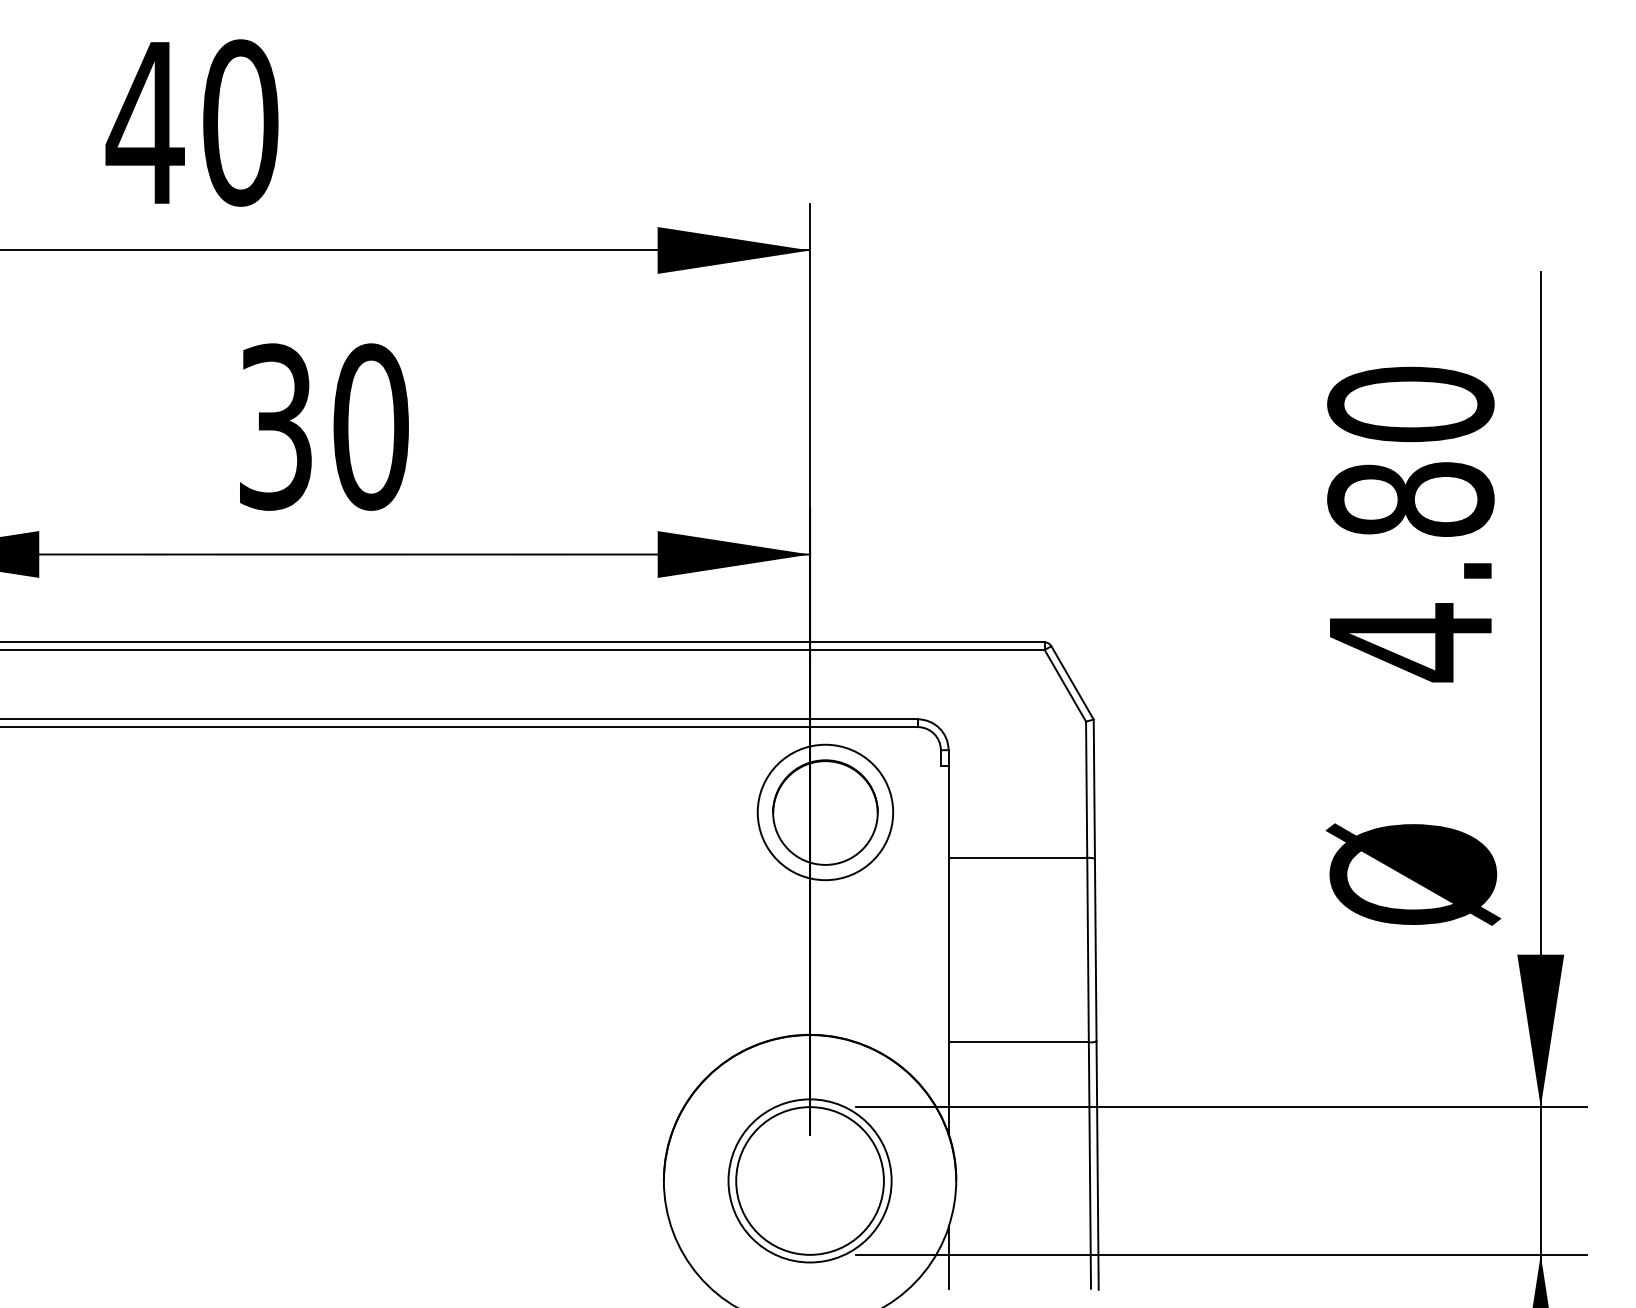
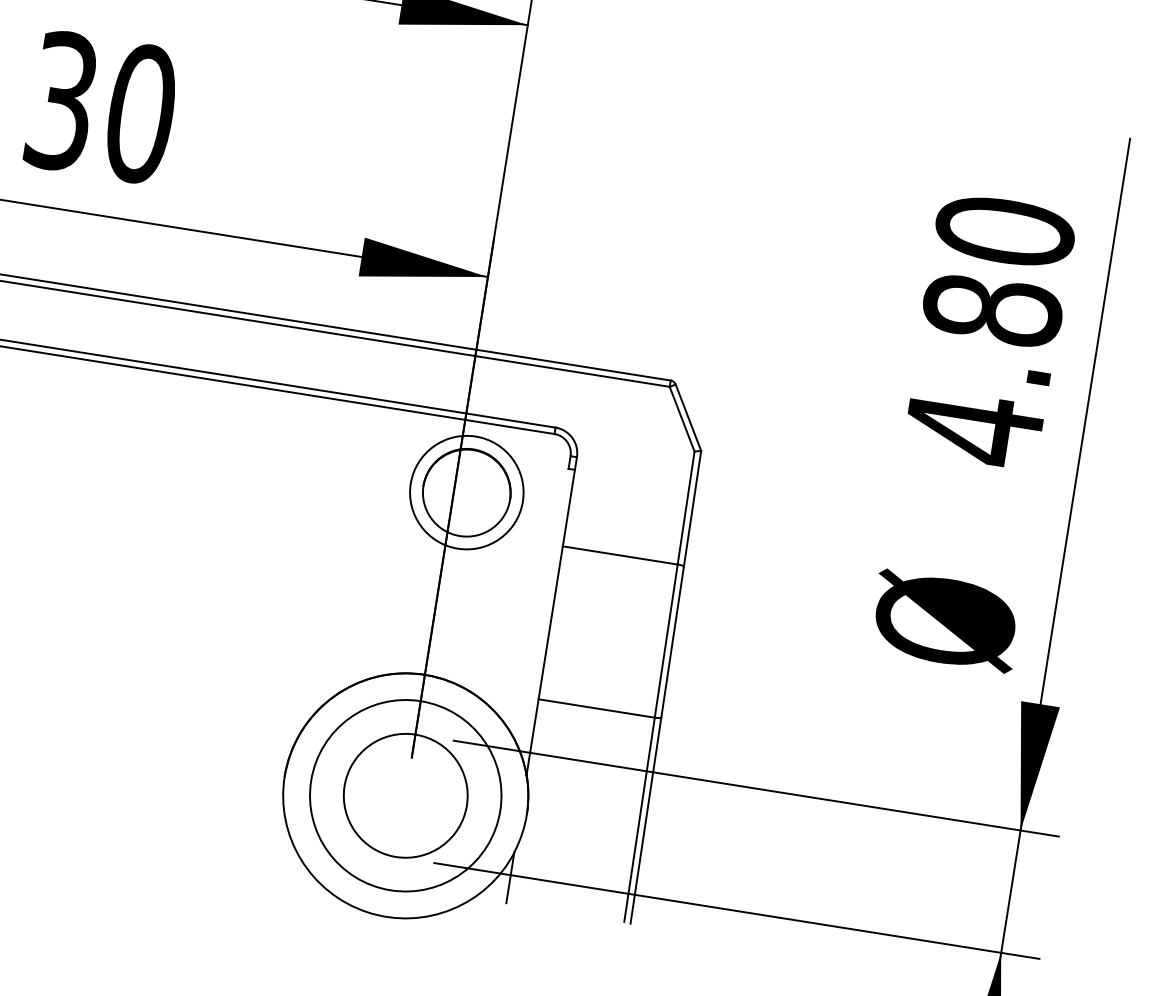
circle: (809, 1180) -> (405, 795), size x1.4

